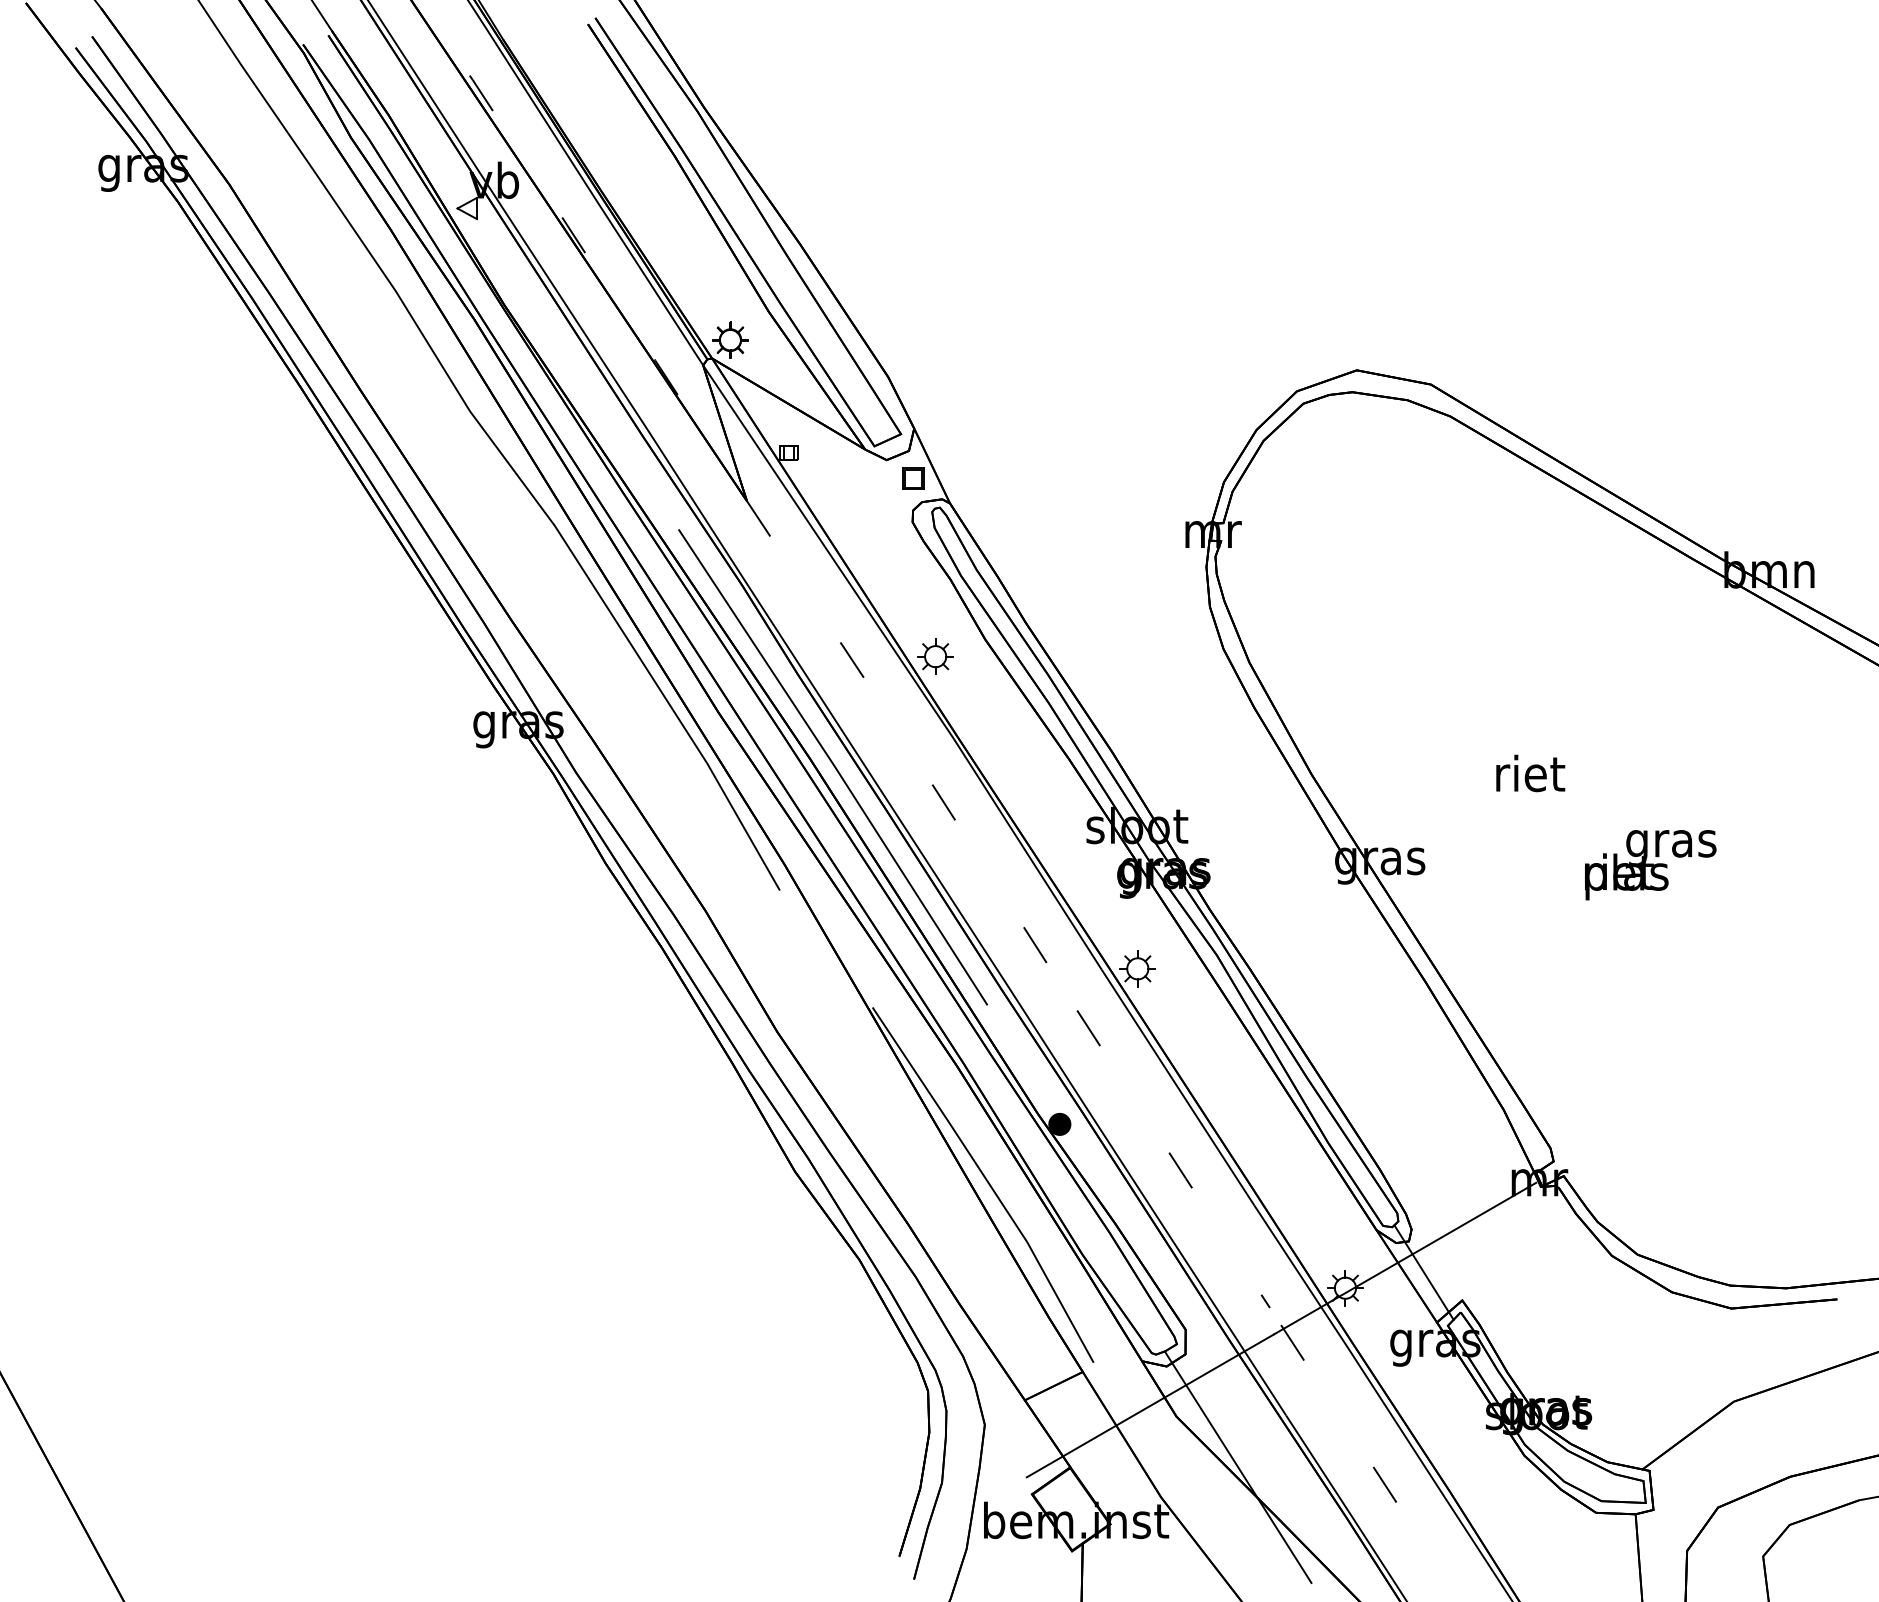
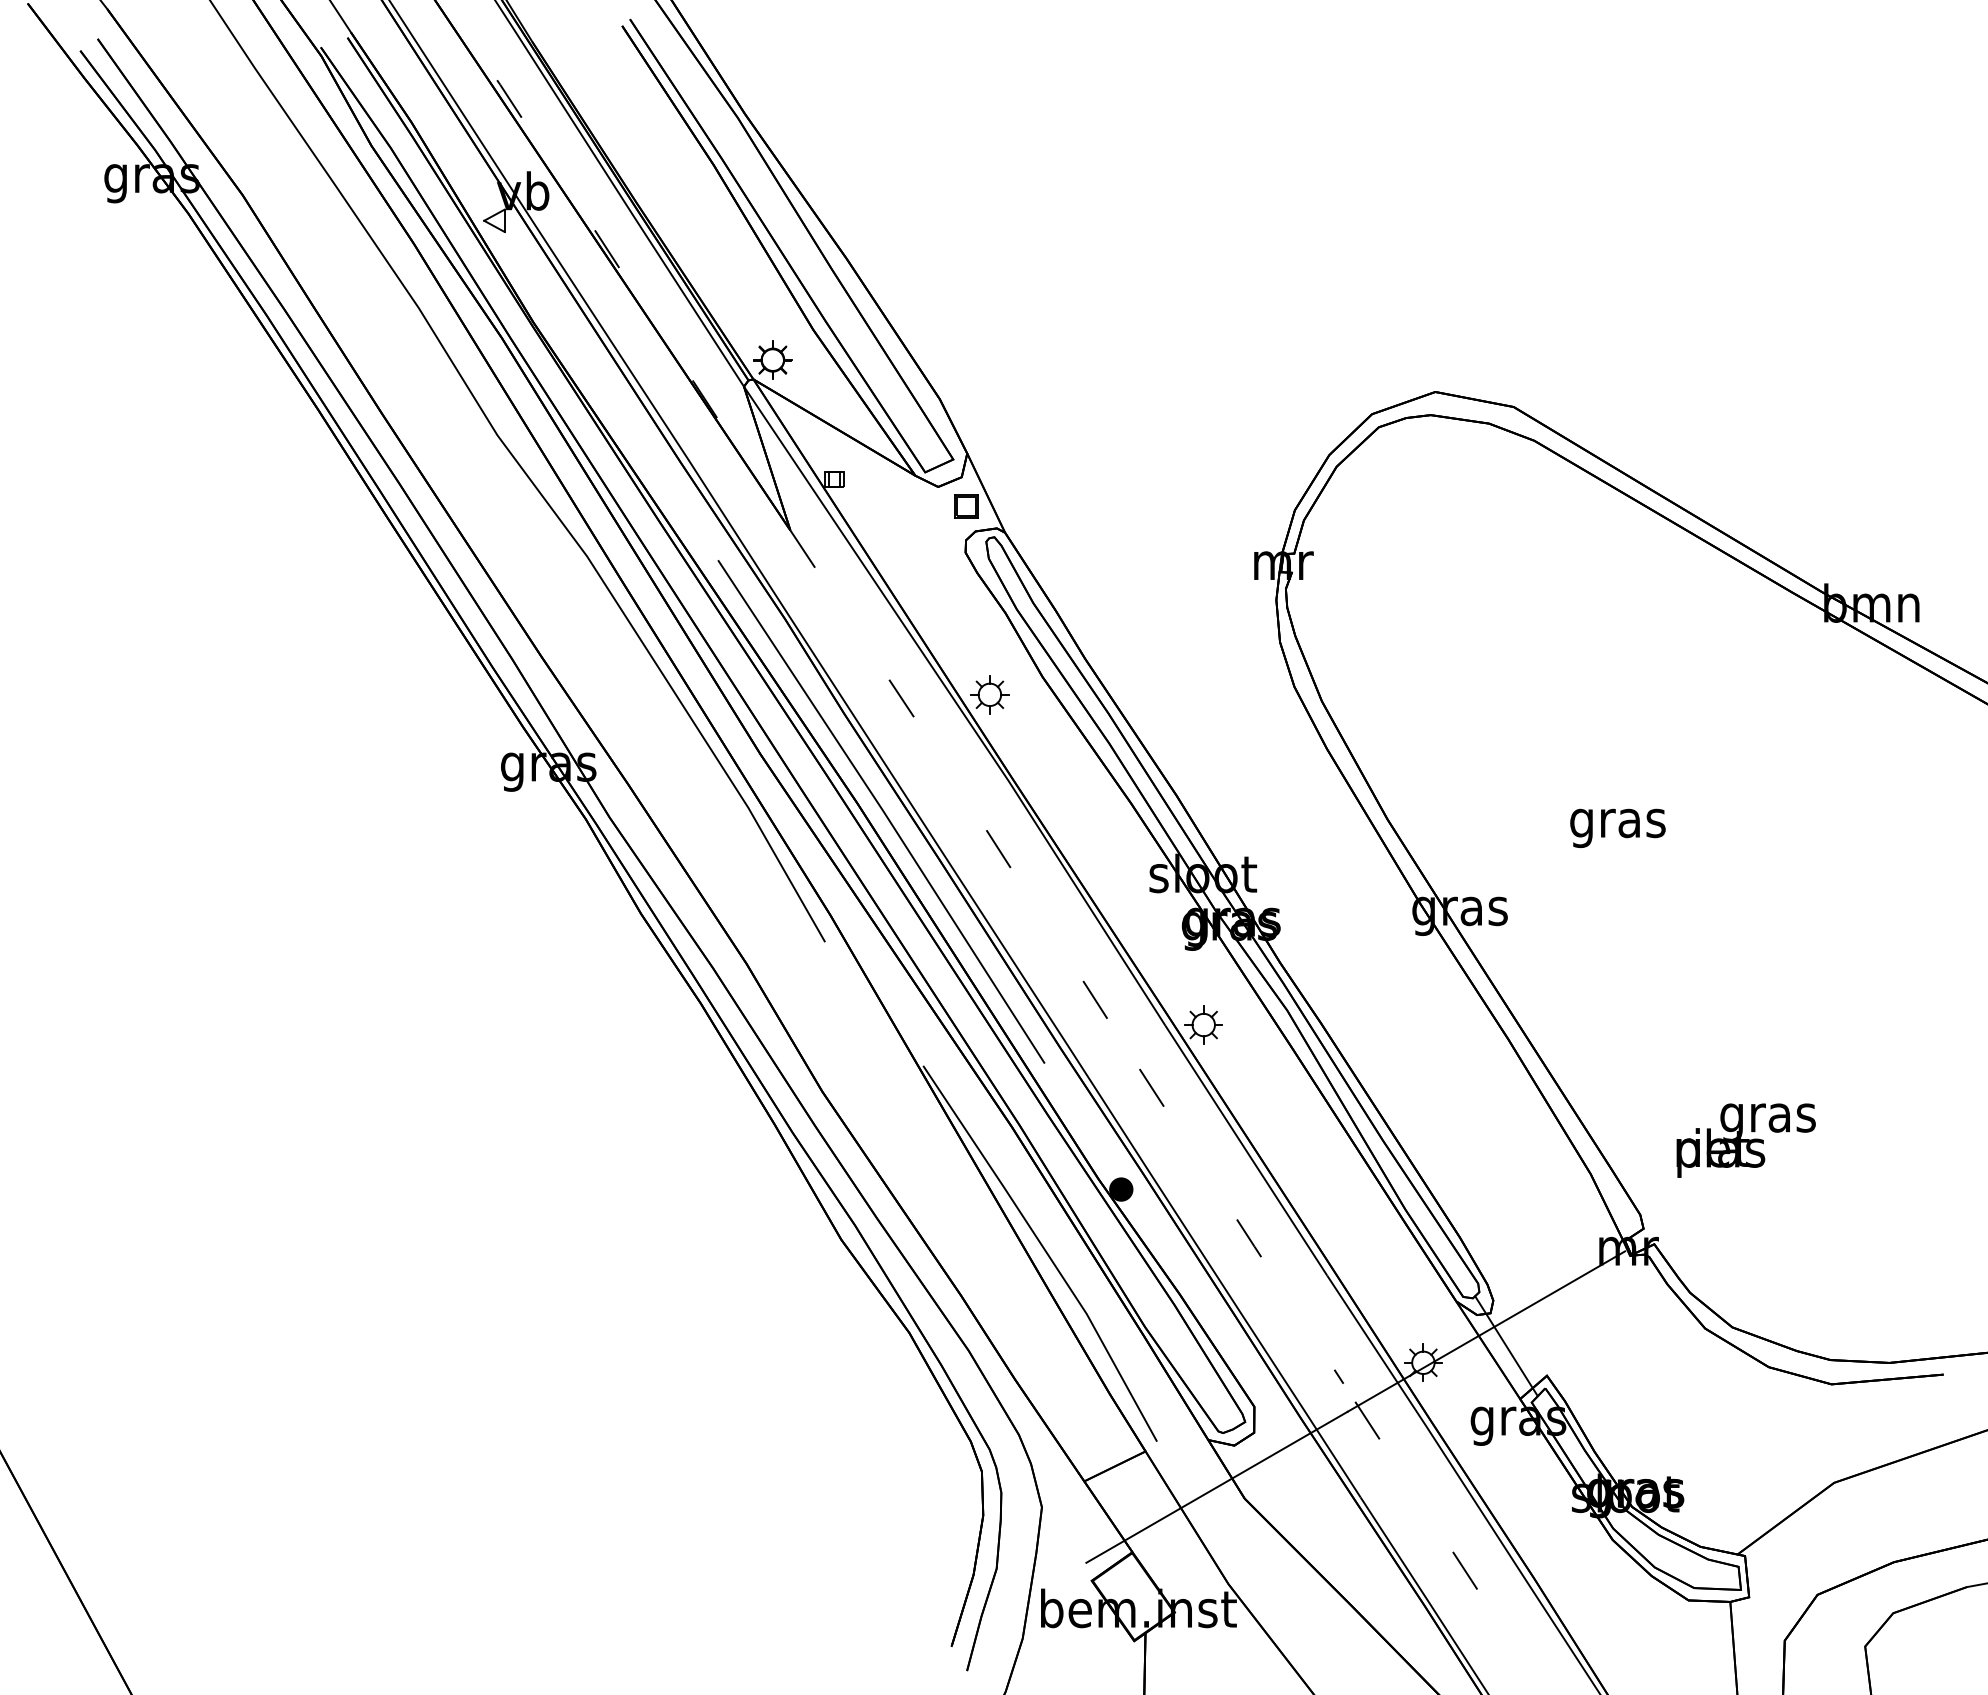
text: (1529, 777) -> (1618, 822), riet -> gras
text: (1650, 865) -> (1746, 1141), moved
line: (1238, 1467) -> (1310, 1552), removed

